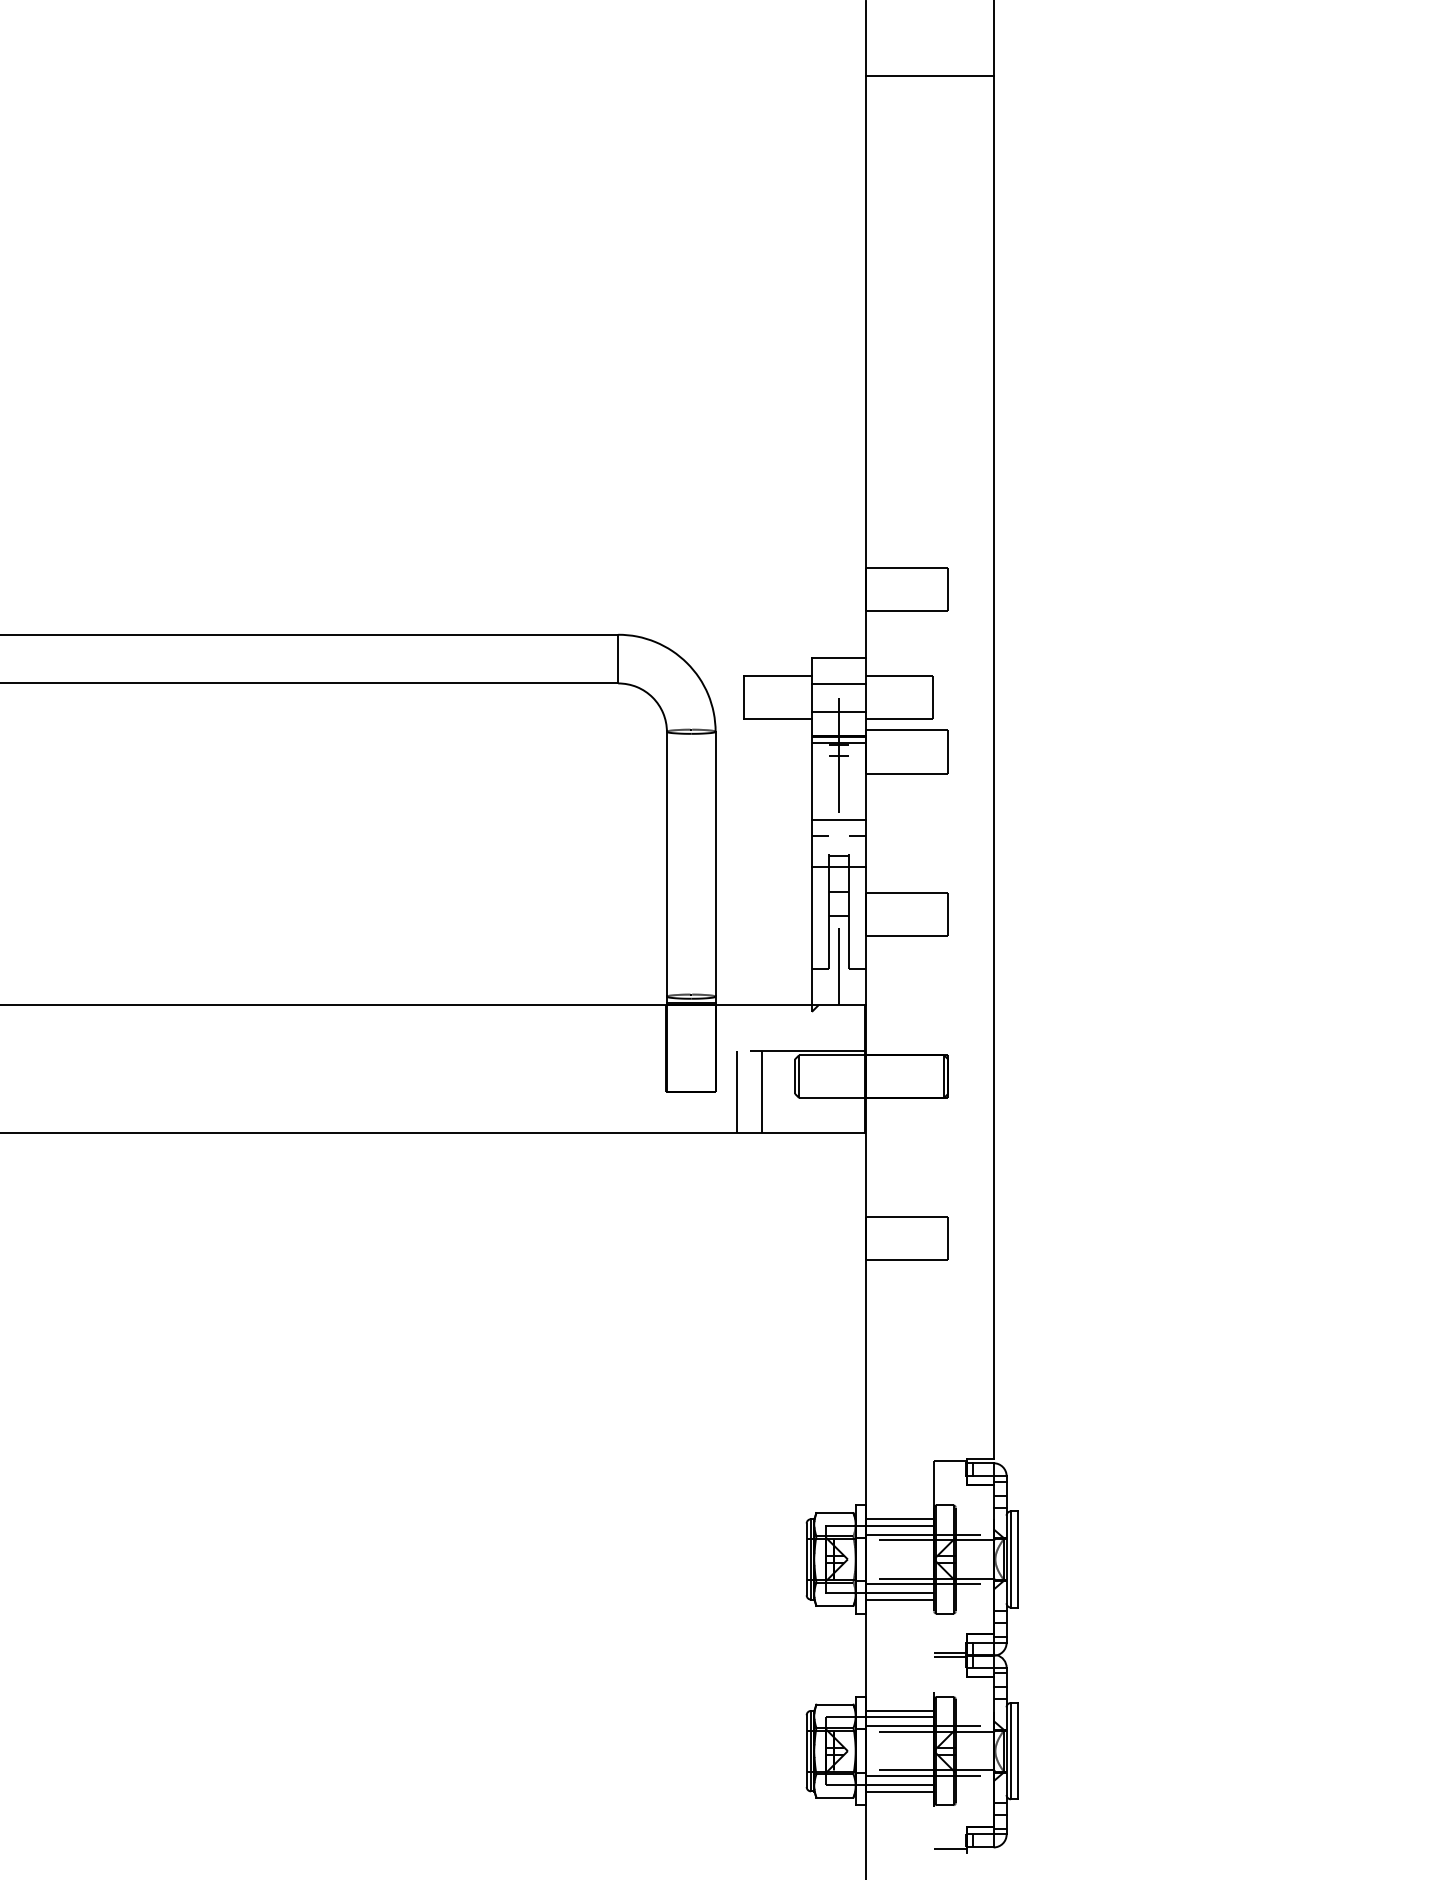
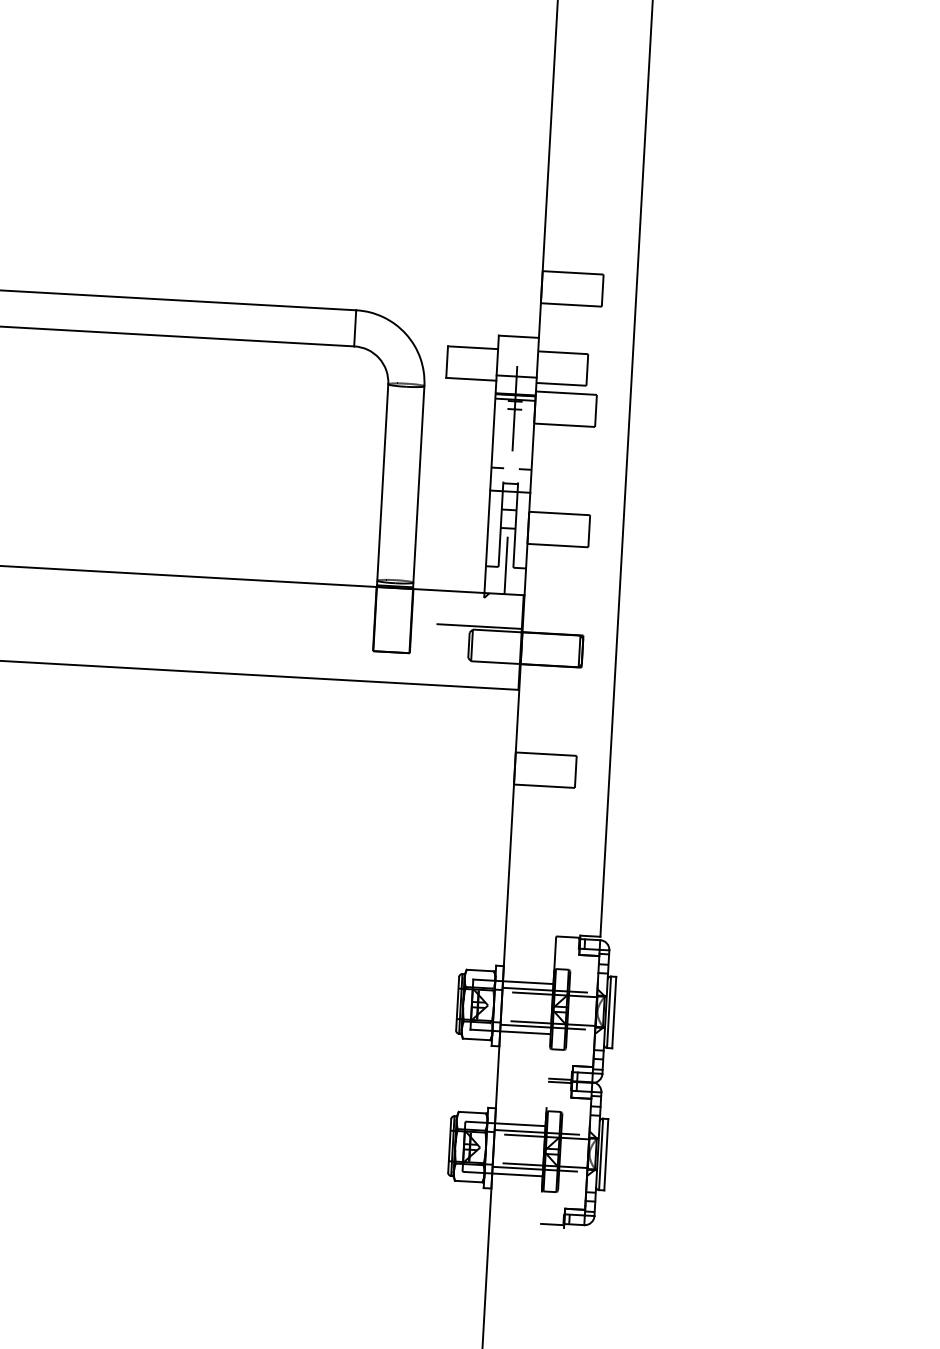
line: (838, 683) -> (517, 355), removed
line: (838, 820) -> (511, 457), removed
line: (737, 1091) -> (425, 653), removed
line: (762, 1091) -> (444, 654), removed
line: (900, 1518) -> (528, 977), removed
line: (900, 1600) -> (525, 1038), removed
line: (900, 1710) -> (520, 1119), removed
line: (900, 1791) -> (517, 1179), removed

